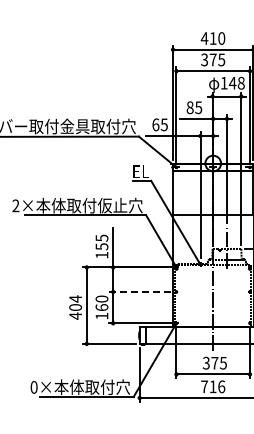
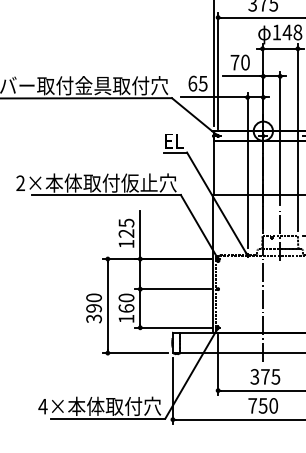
text: (194, 107) -> (240, 62), 85 -> 70
text: (101, 246) -> (125, 233), 155 -> 125
line: (139, 291) -> (172, 288), dashed -> solid
text: (75, 307) -> (93, 308), 404 -> 390
text: (217, 386) -> (268, 405), 716 -> 750
text: (33, 387) -> (42, 406), 0× -> 4×

